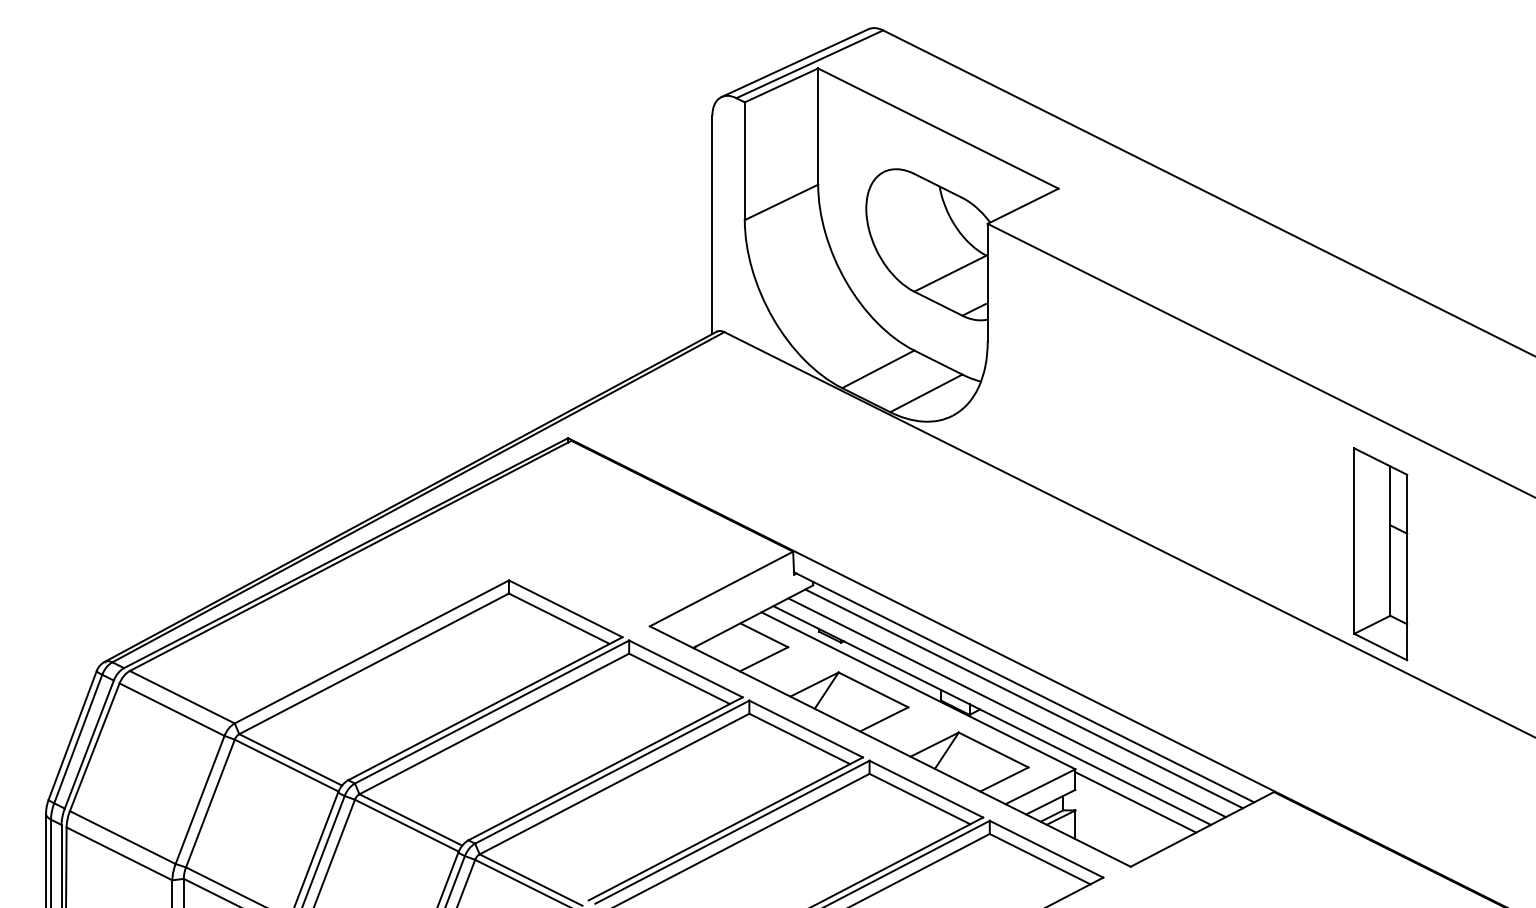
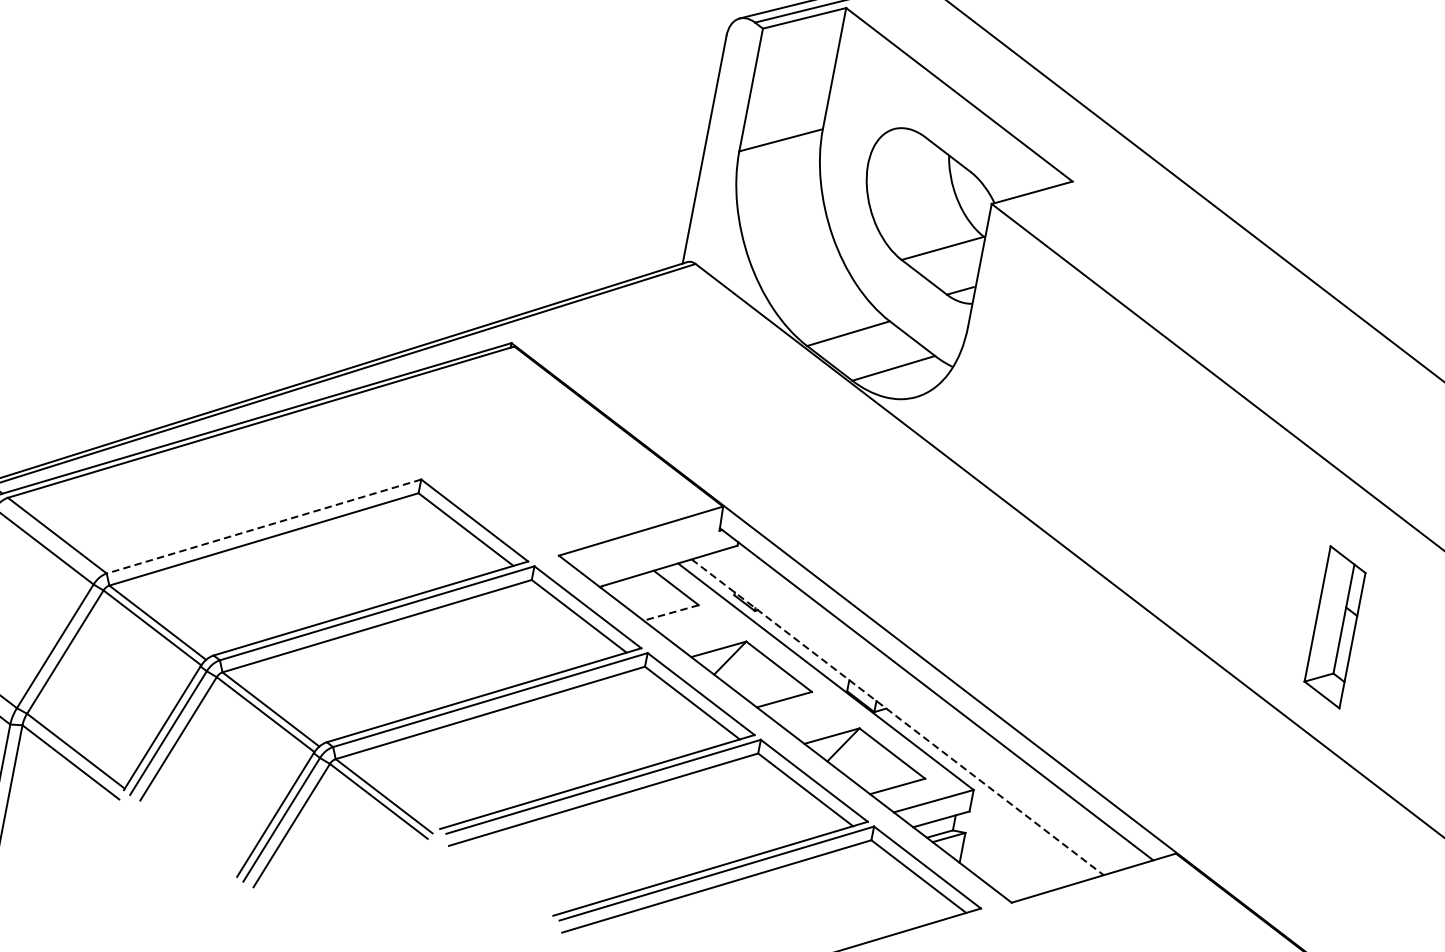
part: (1380, 554) -> (1334, 627), size x0.7
line: (371, 651) -> (263, 526), solid -> dashed
line: (764, 659) -> (671, 613), solid -> dashed
line: (1023, 698) -> (933, 705), removed
line: (1006, 707) -> (914, 711), removed
line: (992, 715) -> (898, 717), solid -> dashed
line: (1135, 802) -> (1029, 836), removed

